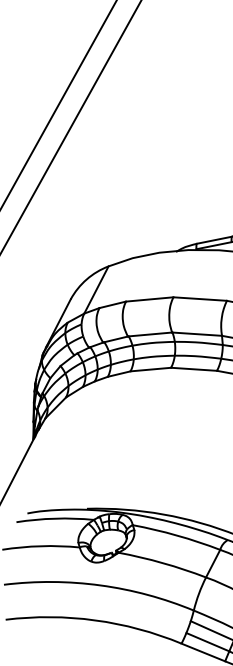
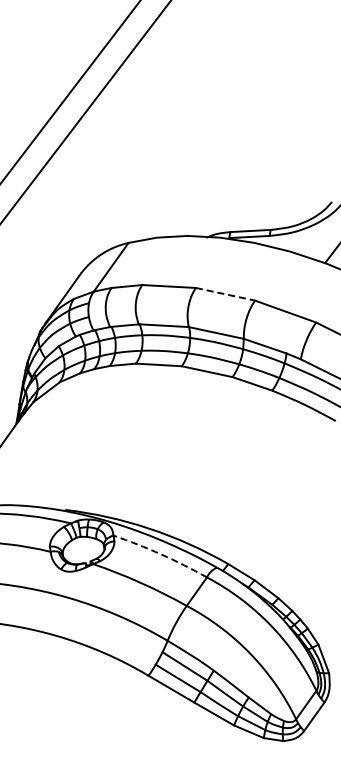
line: (200, 299) -> (225, 294), solid -> dashed
arc: (177, 535) -> (161, 554), solid -> dashed

